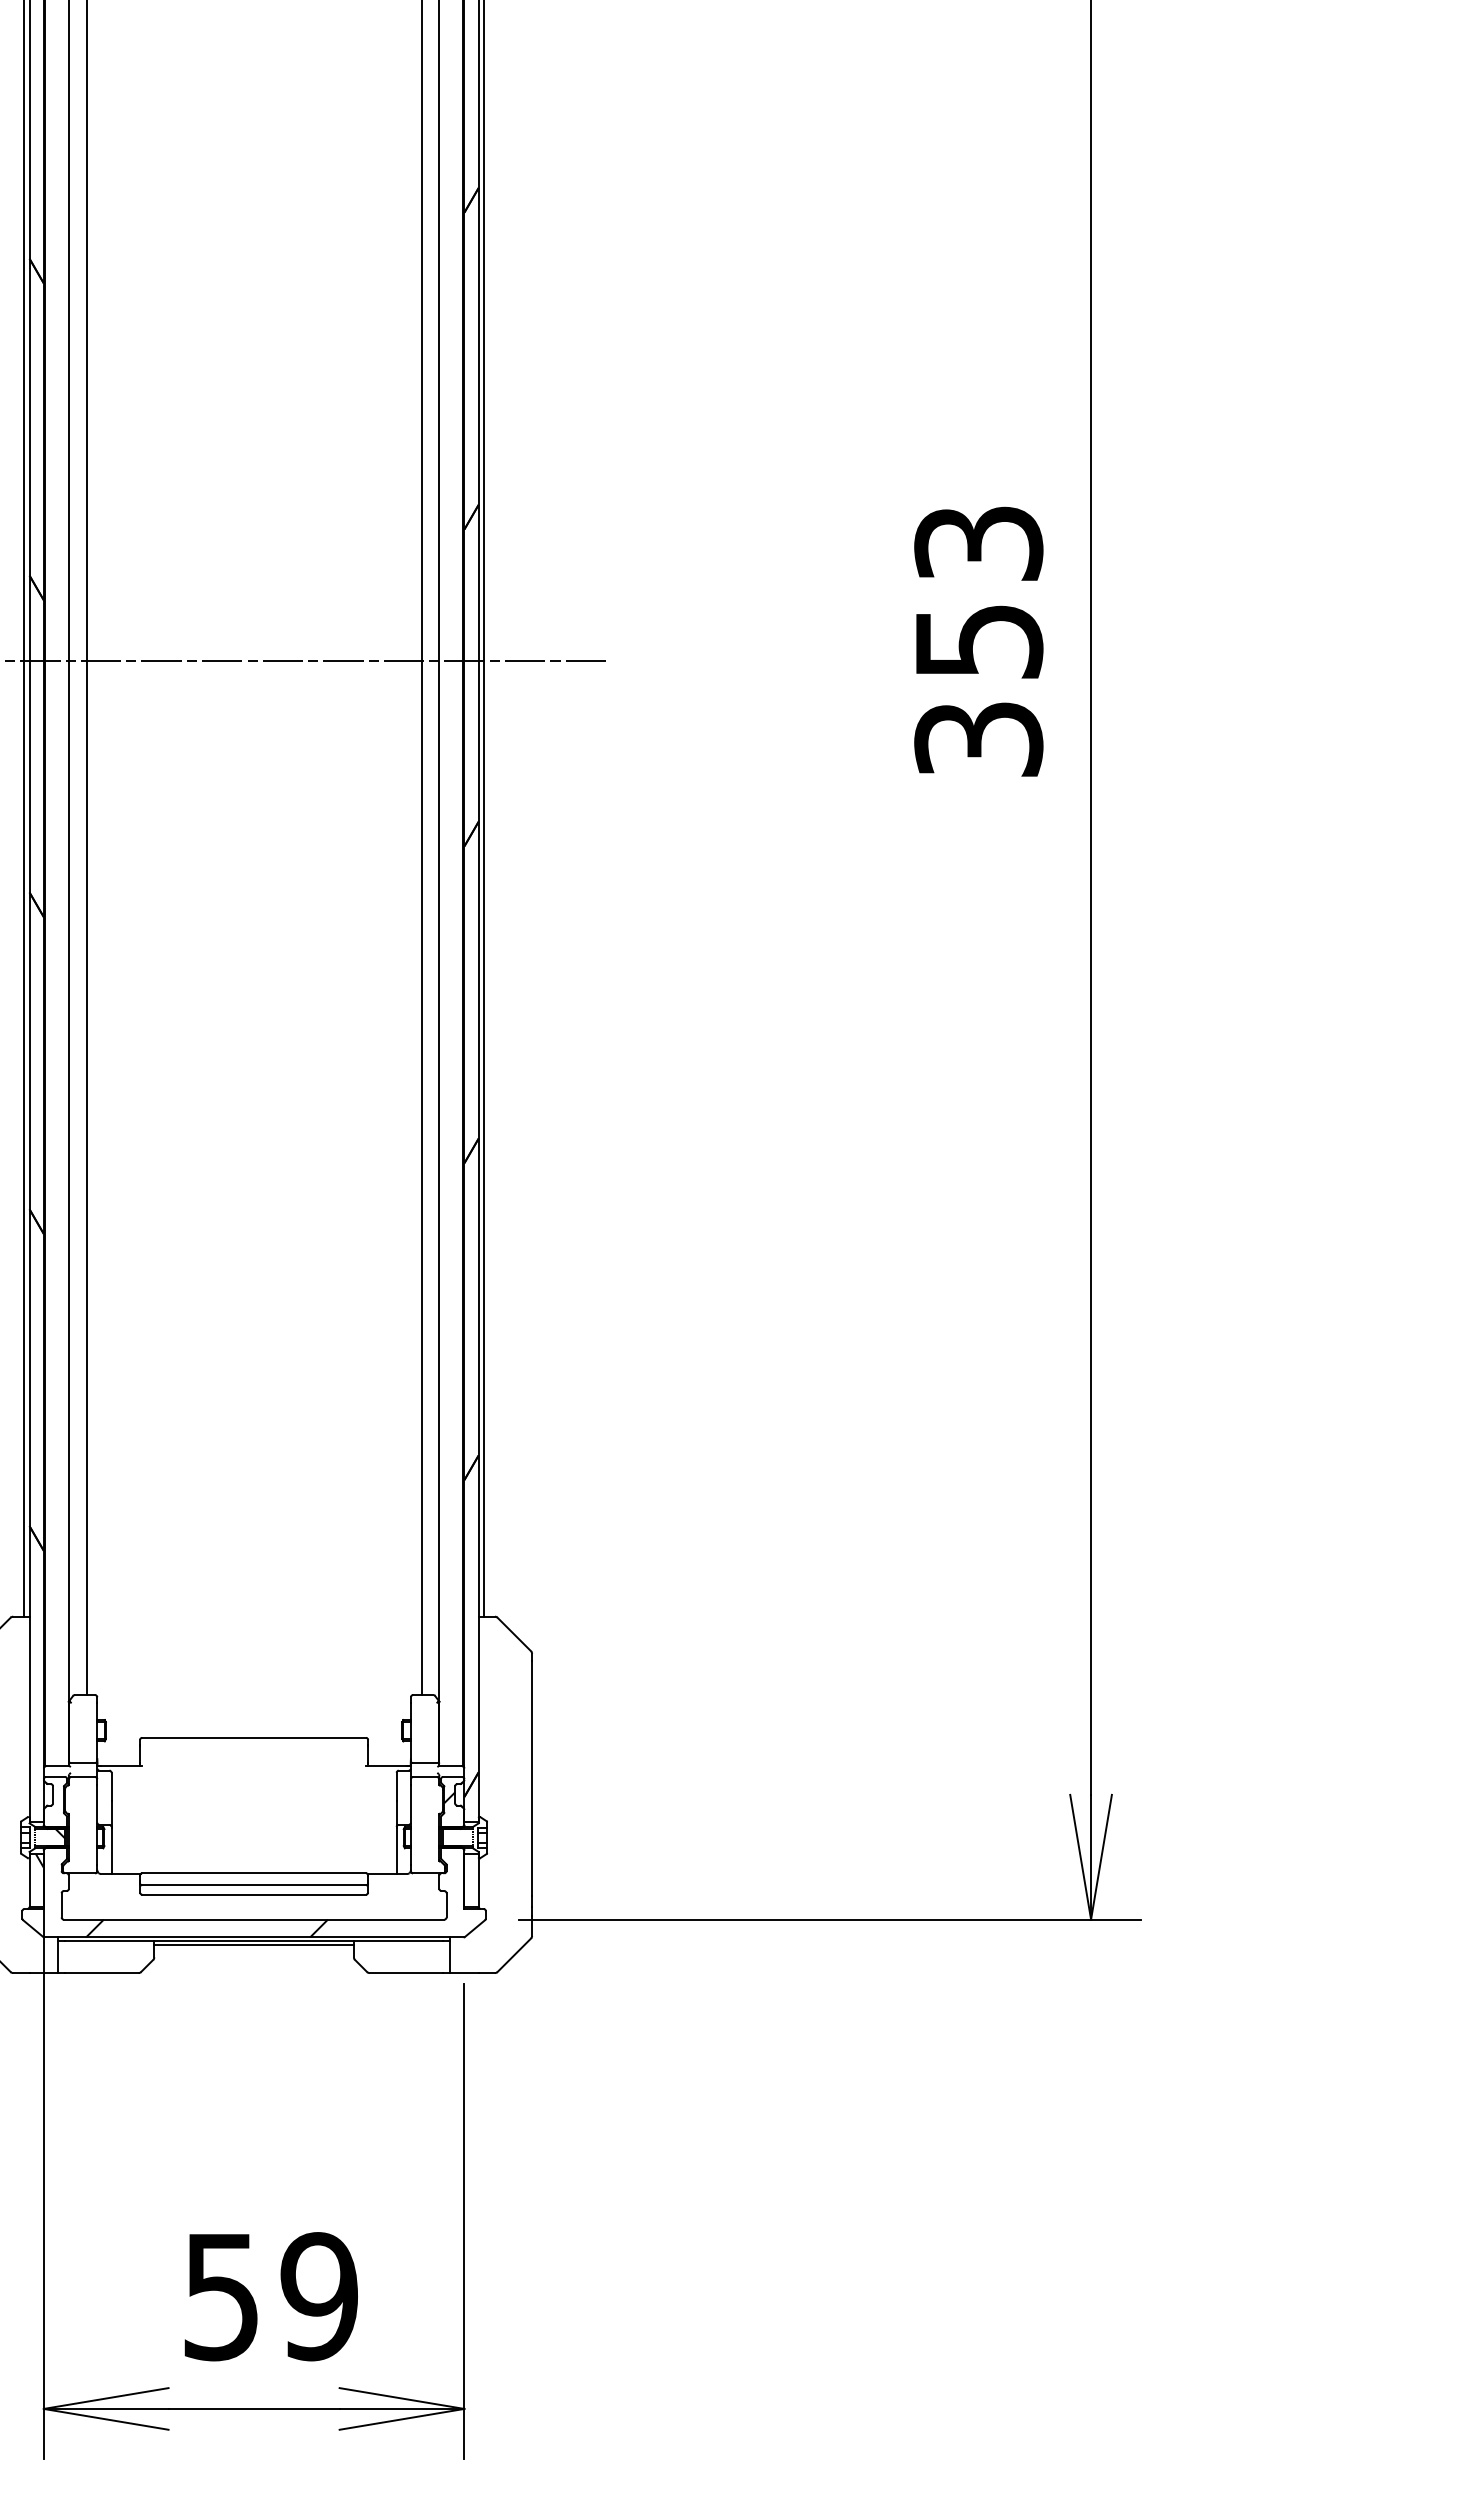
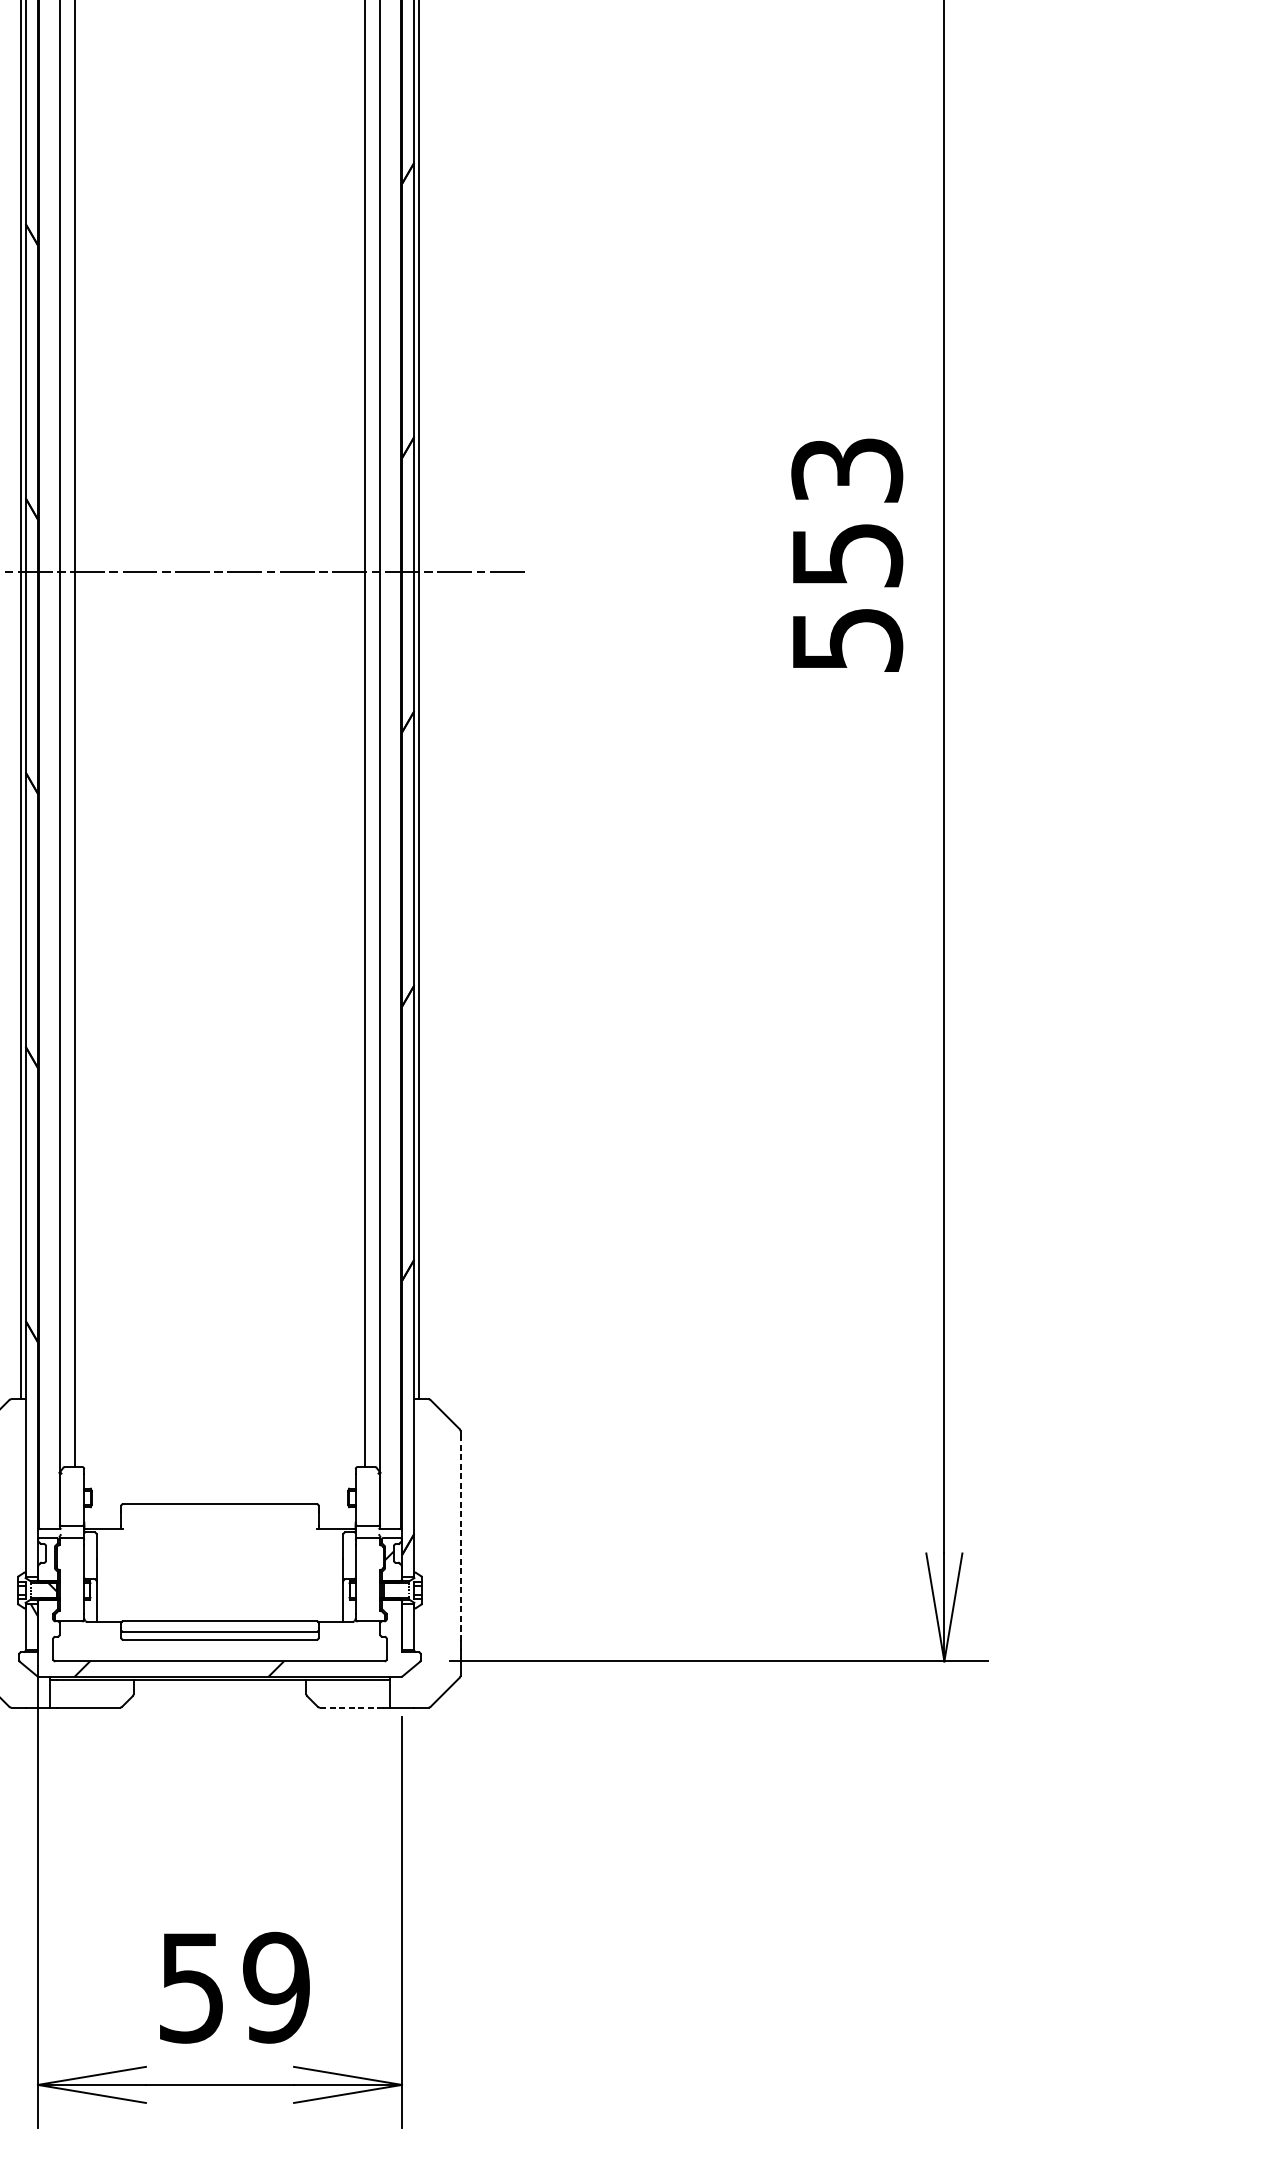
text: (978, 739) -> (846, 640), 353 -> 553
line: (532, 1778) -> (460, 1539), solid -> dashed
line: (253, 1944) -> (219, 1682), removed
line: (406, 1973) -> (351, 1708), solid -> dashed

